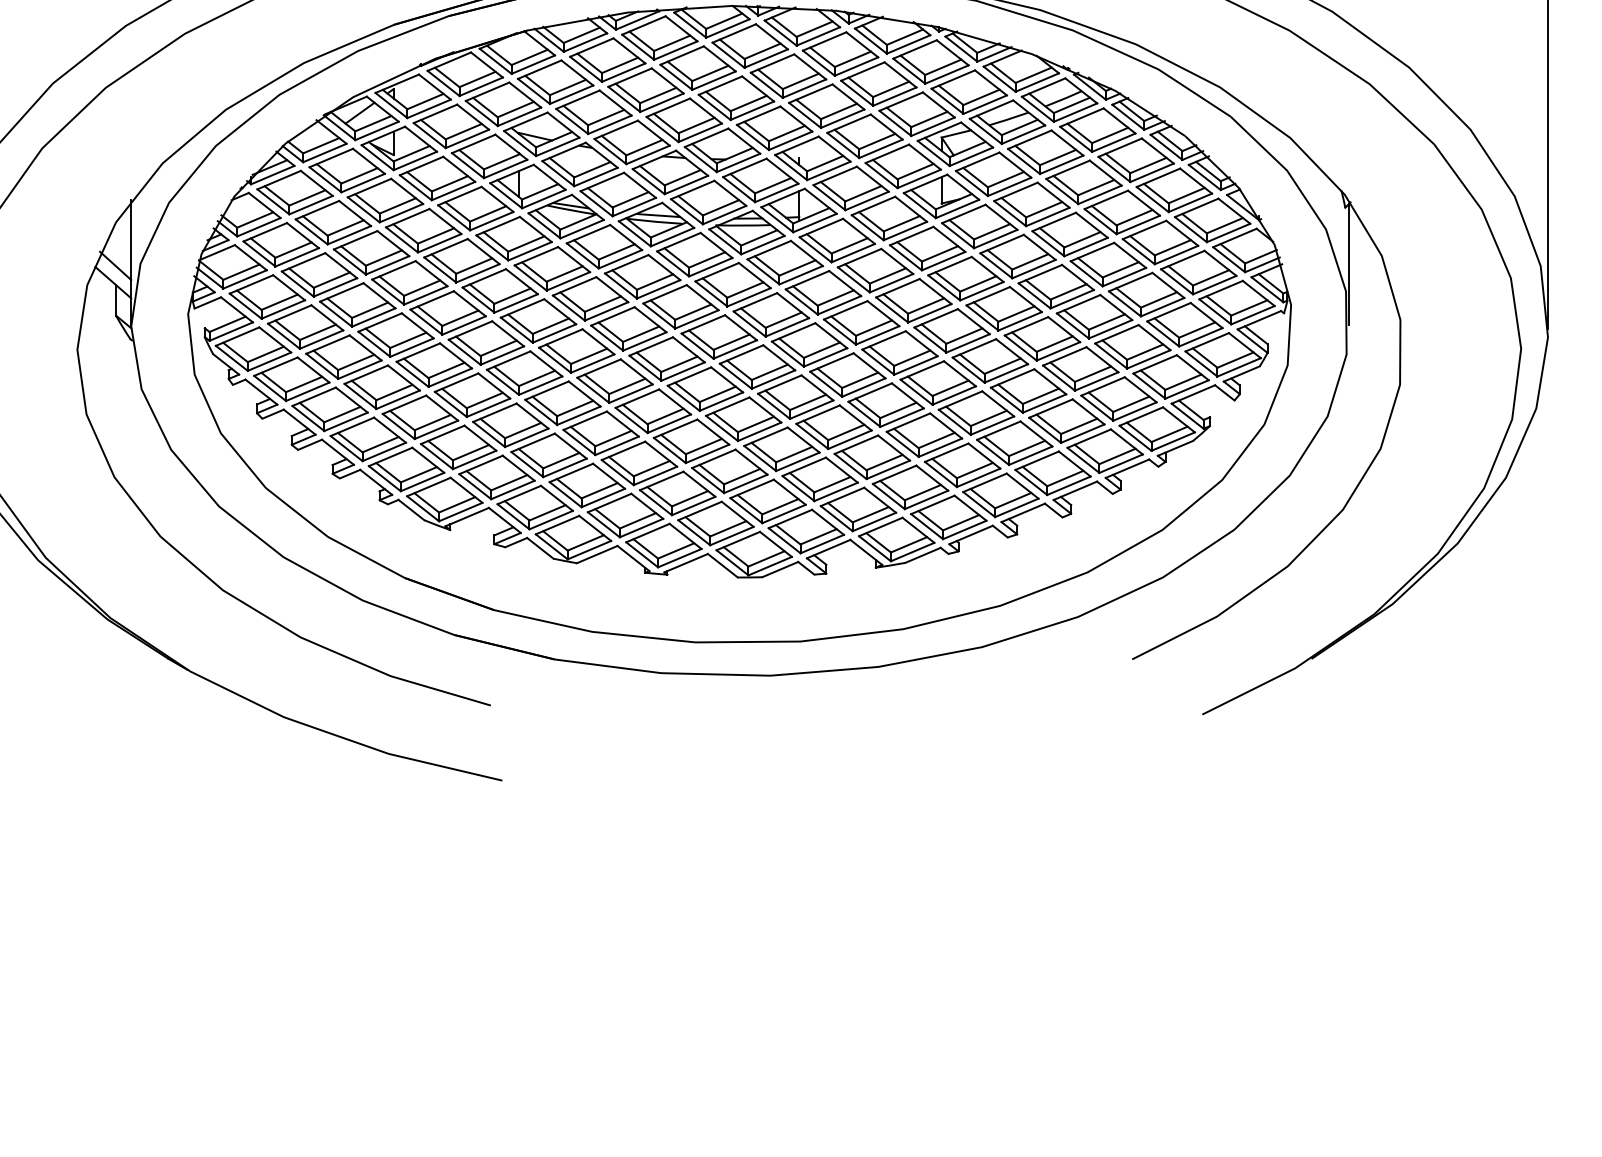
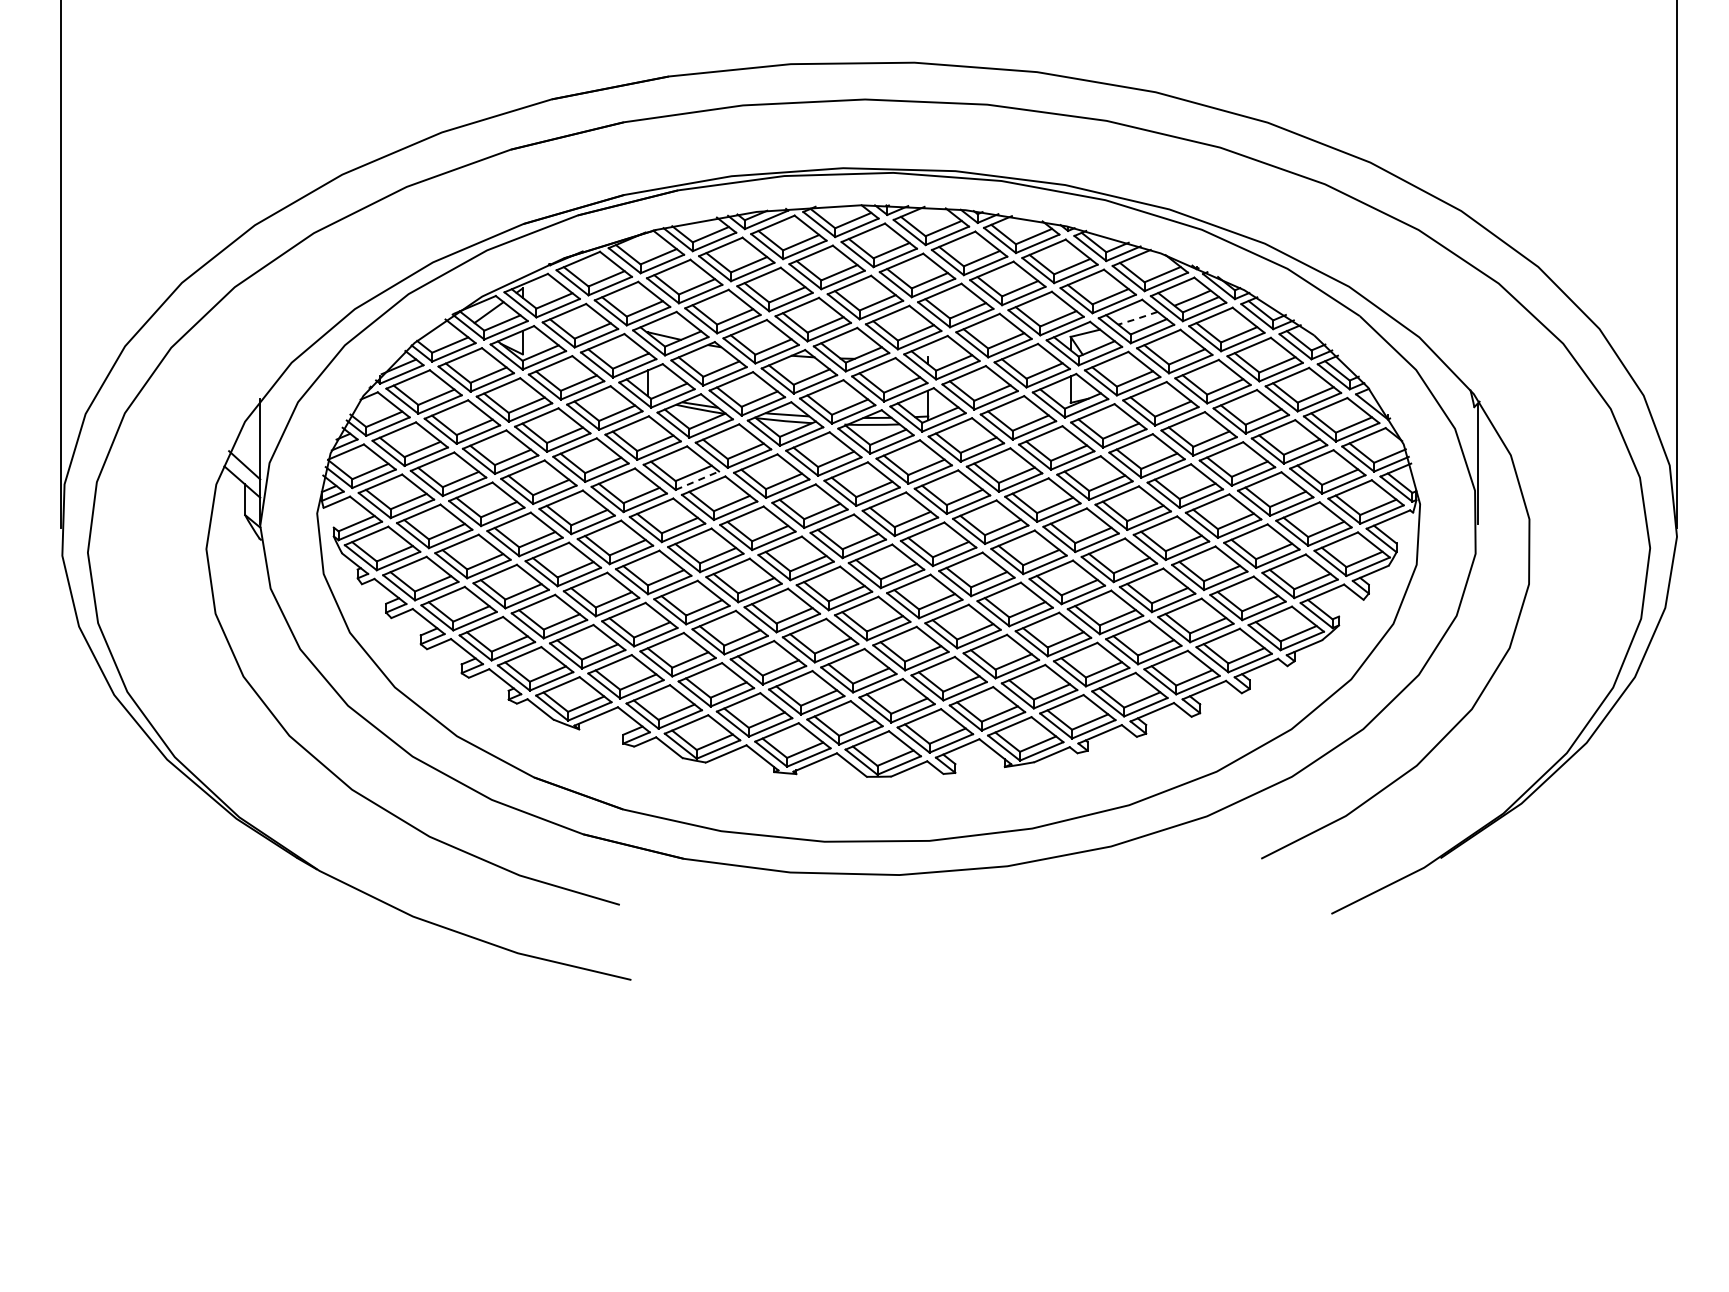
line: (1008, 119) -> (1137, 318), solid -> dashed
line: (568, 281) -> (697, 480), solid -> dashed

